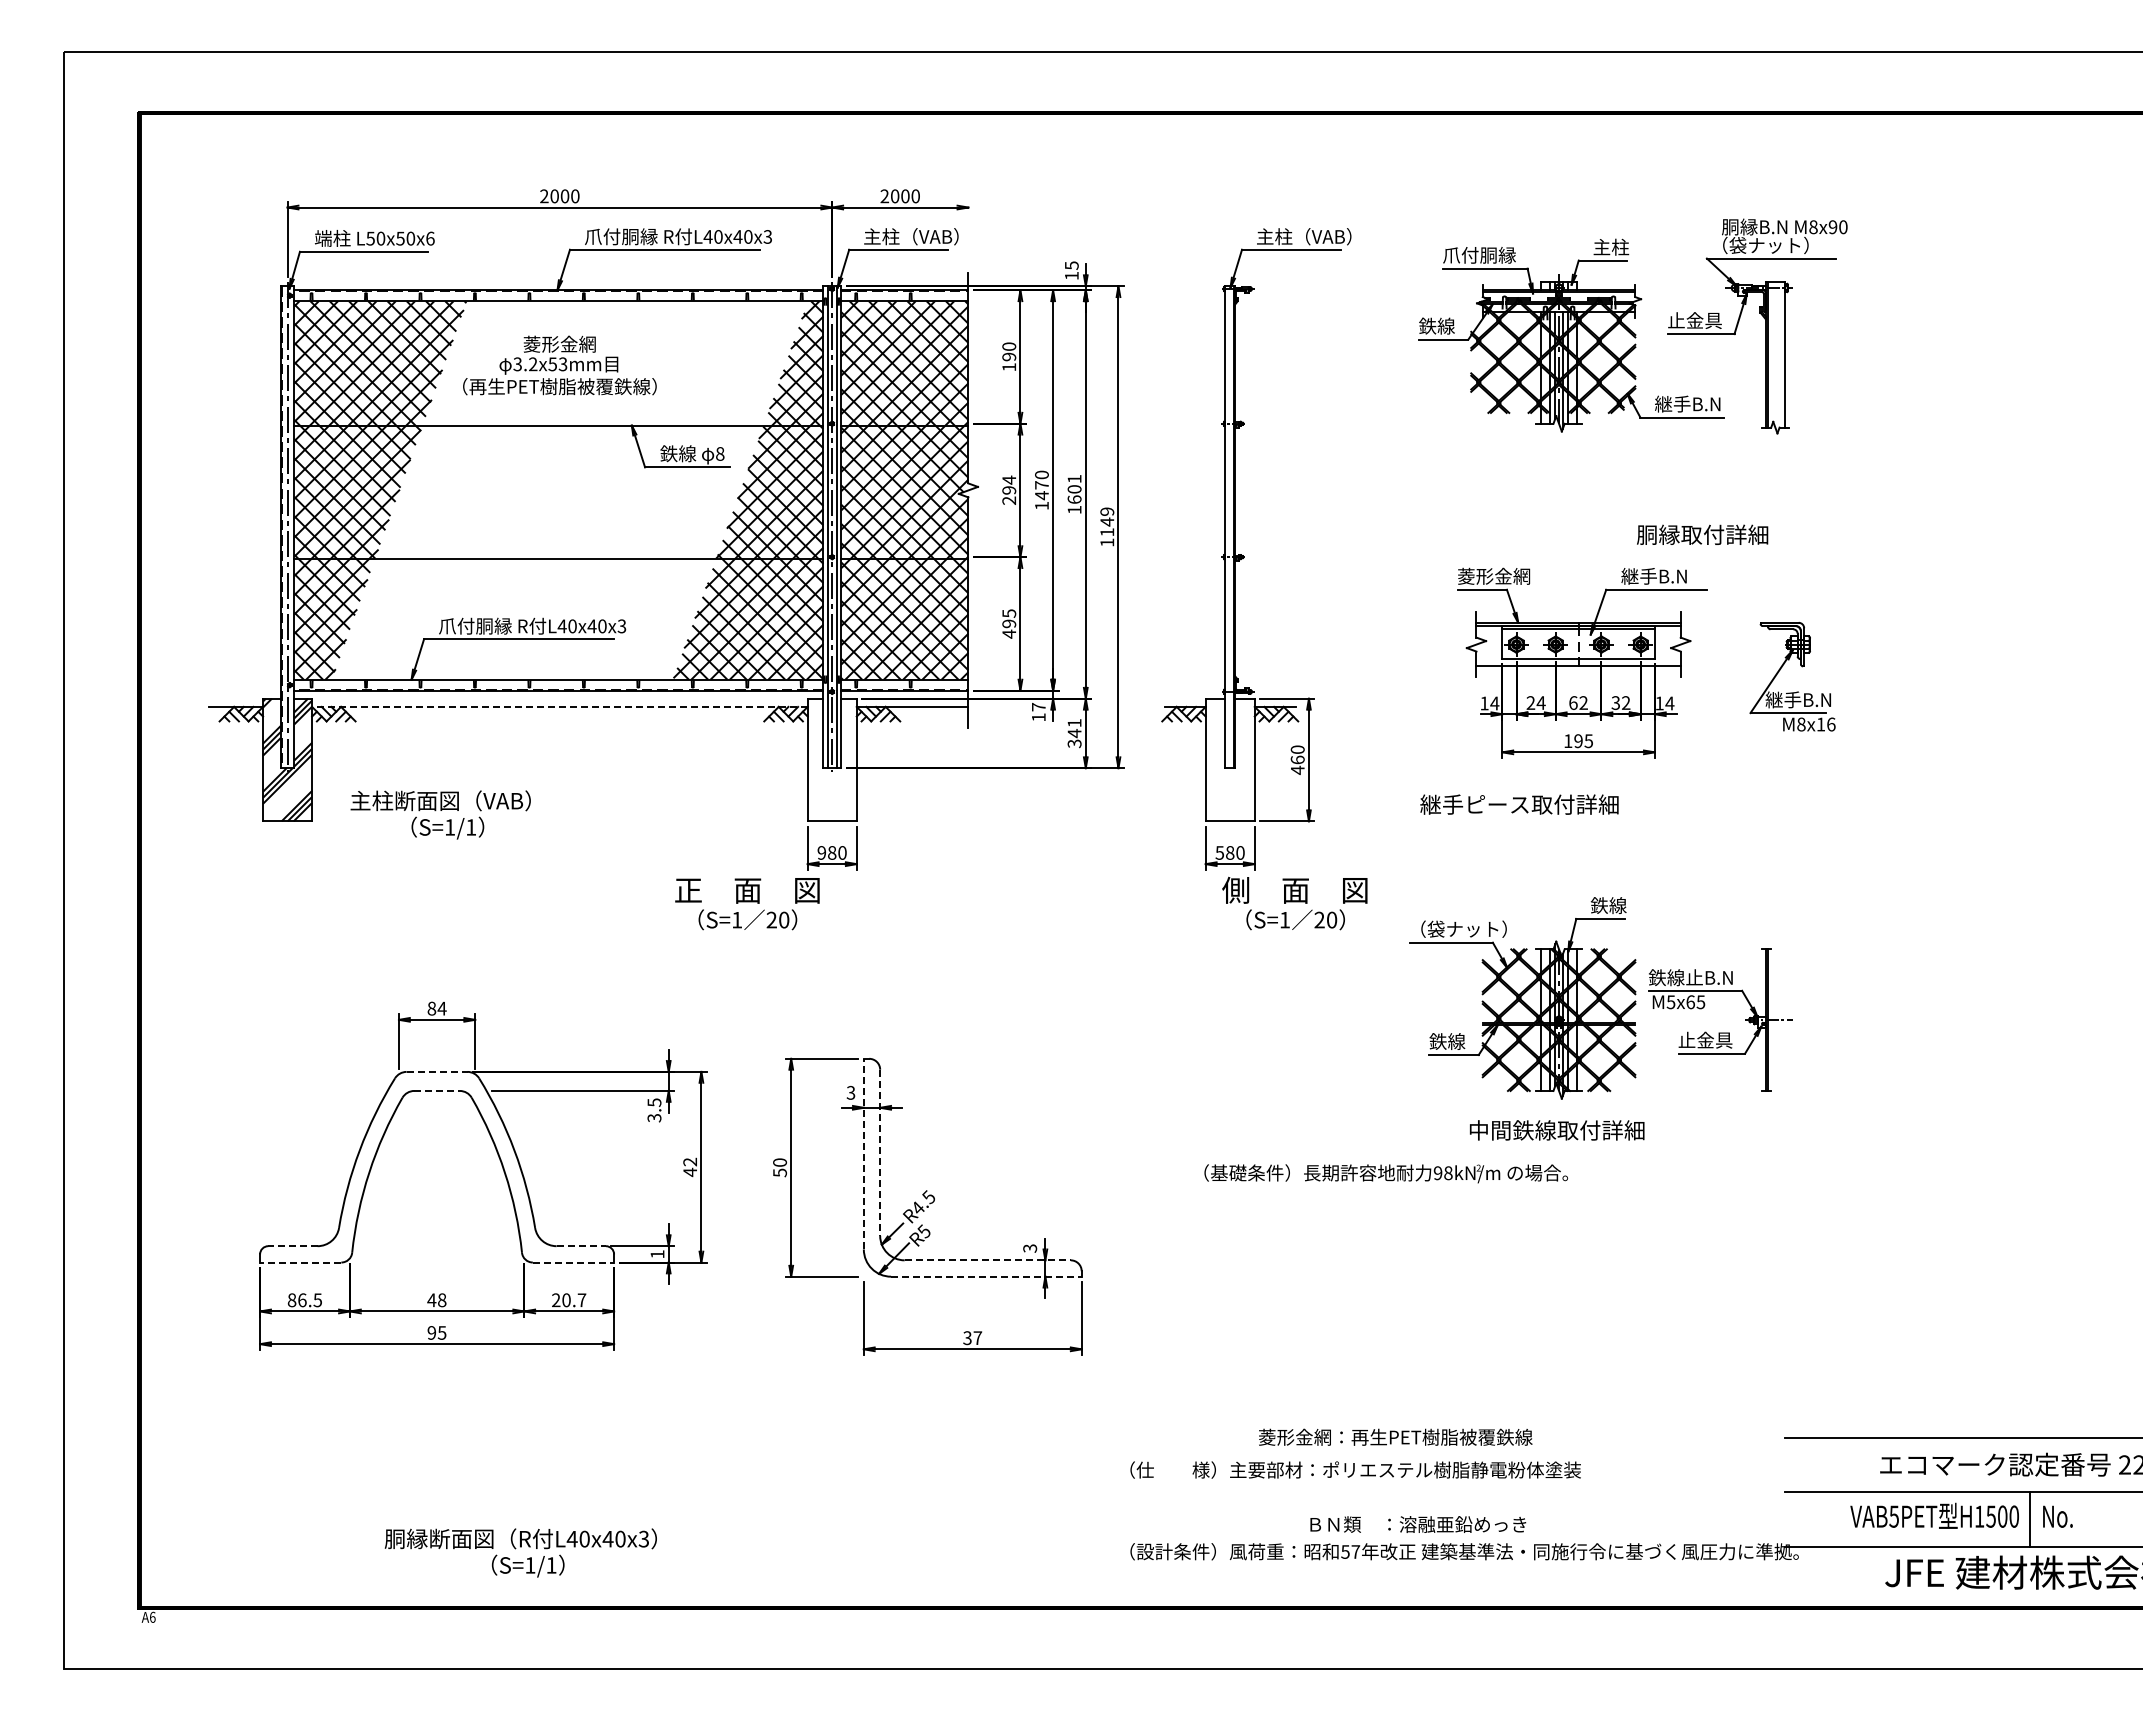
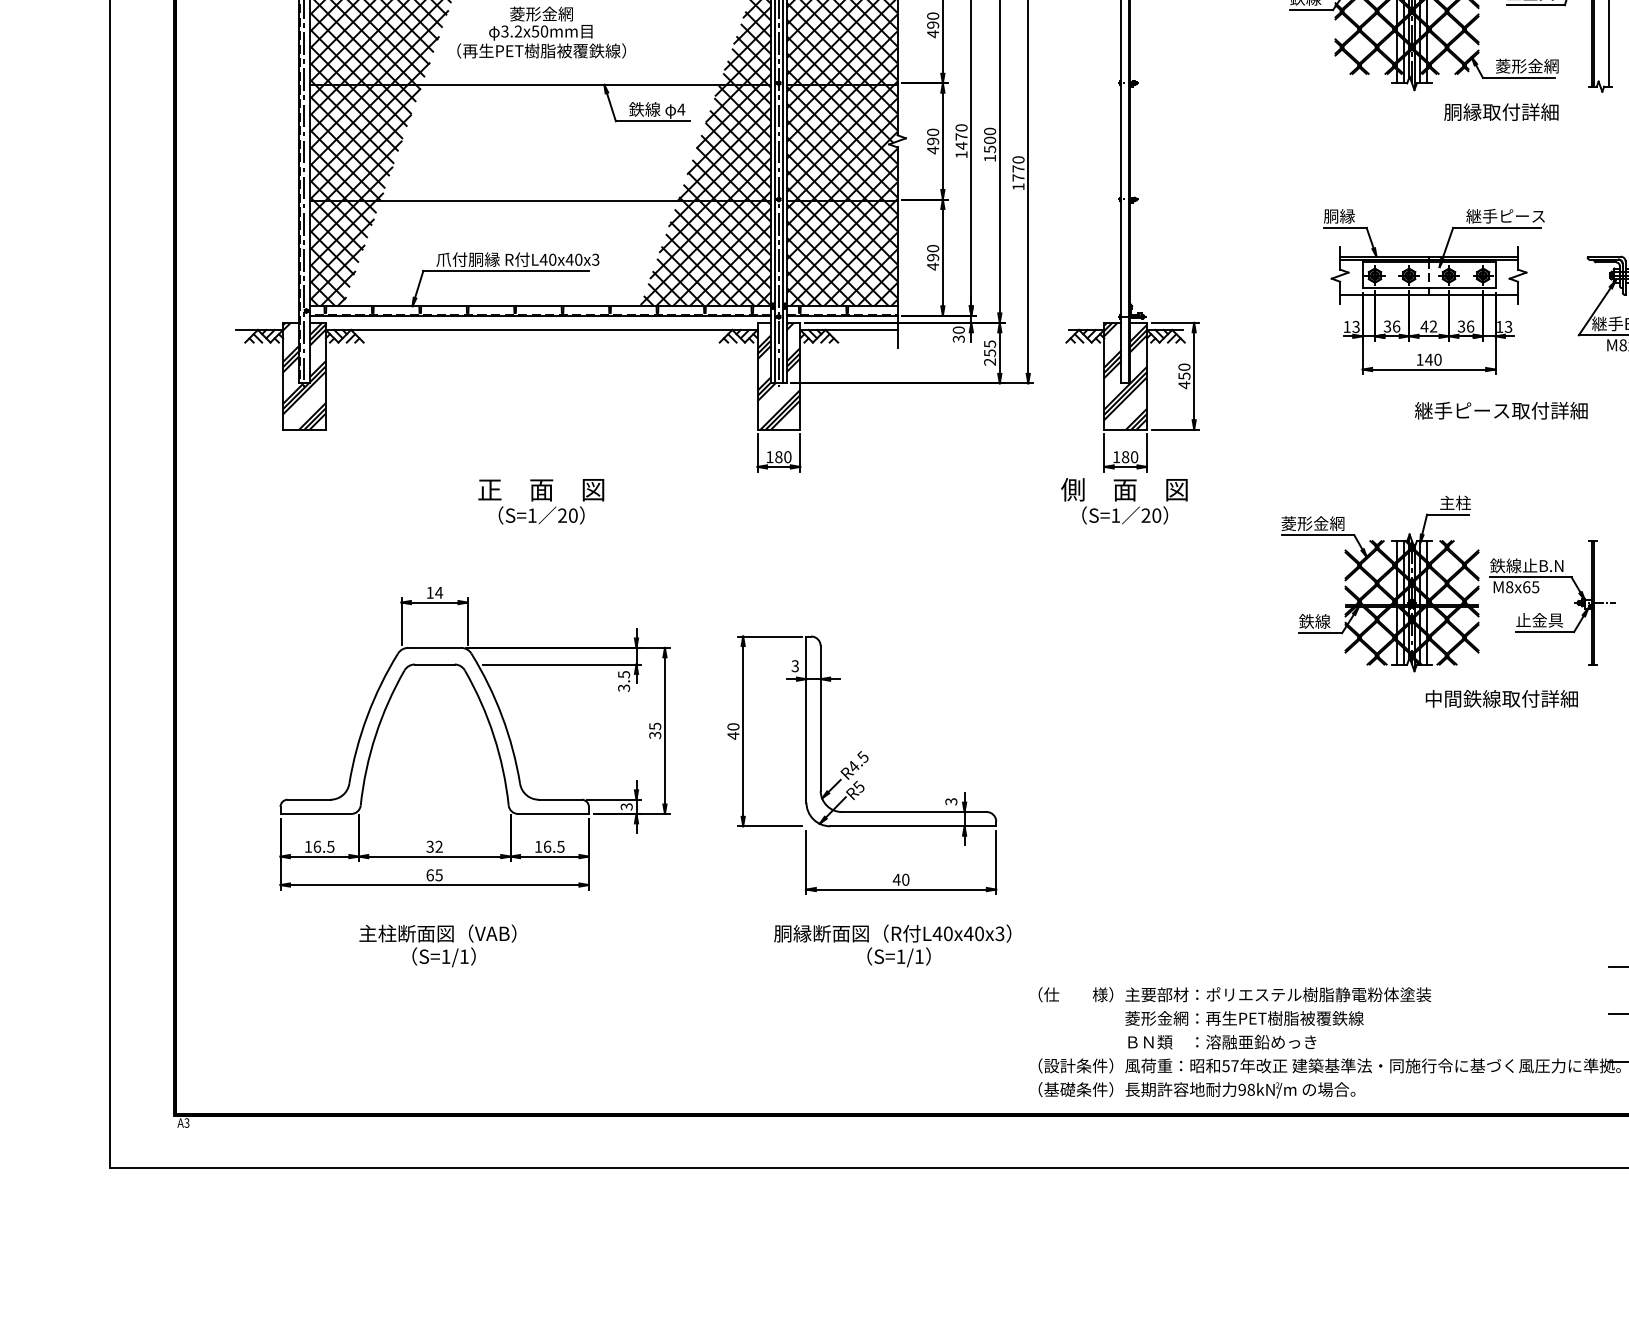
text: (562, 364) -> (543, 31), 3.2x53mm -> 3.2x50mm
text: (1009, 366) -> (933, 33), 190 -> 490
text: (1691, 403) -> (1527, 65), 継手B.N -> 菱形金網
text: (719, 453) -> (680, 109), 8 -> 4
text: (1074, 488) -> (989, 139), 1601 -> 1500
text: (1009, 490) -> (933, 141), 294 -> 490
text: (1107, 521) -> (1018, 168), 1149 -> 1770
text: (1702, 534) -> (1501, 111), moved
text: (1493, 575) -> (1354, 215), 菱形金網 -> 胴縁
text: (1685, 575) -> (1522, 215), 継手B.N -> 継手ピース
text: (1009, 613) -> (933, 248), 495 -> 490
text: (1535, 702) -> (1391, 326), 24 -> 36
text: (1572, 702) -> (1423, 326), 62 -> 42
text: (1626, 702) -> (1470, 326), 32 -> 36
text: (1494, 703) -> (1355, 326), 14 -> 13
text: (1669, 703) -> (1508, 326), 14 -> 13
line: (559, 706) -> (541, 329), dashed -> solid
text: (1038, 711) -> (958, 333), 17 -> 30
text: (1074, 733) -> (989, 353), 341 -> 255
text: (1583, 741) -> (1433, 360), 195 -> 140
hatch: (831, 759) -> (778, 375), added
hatch: (1229, 759) -> (1124, 375), added
text: (1297, 759) -> (1184, 375), 460 -> 450
text: (1519, 804) -> (1501, 410), moved
text: (440, 814) -> (437, 945), moved
text: (821, 852) -> (769, 456), 980 -> 180
text: (1219, 852) -> (1116, 456), 580 -> 180
text: (1294, 903) -> (1124, 501), moved
text: (747, 904) -> (541, 502), moved
text: (1608, 905) -> (1455, 502), 鉄線 -> 主柱
text: (1457, 928) -> (1323, 522), （袋ナット） -> 菱形金網
text: (1670, 1002) -> (1509, 587), M5x65 -> M8x65
text: (431, 1008) -> (429, 592), 84 -> 14
line: (437, 1071) -> (435, 647), dashed -> solid
line: (437, 1090) -> (435, 664), dashed -> solid
text: (1557, 1130) -> (1502, 698), moved
line: (863, 1153) -> (806, 718), dashed -> solid
line: (880, 1153) -> (820, 718), dashed -> solid
text: (690, 1167) -> (655, 731), 42 -> 35
text: (779, 1172) -> (732, 735), 50 -> 40
text: (1385, 1173) -> (1196, 1090), moved
line: (292, 1246) -> (308, 799), dashed -> solid
line: (581, 1246) -> (560, 799), dashed -> solid
text: (657, 1254) -> (626, 806), 1 -> 3
line: (988, 1260) -> (915, 812), dashed -> solid
line: (300, 1262) -> (315, 813), dashed -> solid
line: (573, 1262) -> (553, 813), dashed -> solid
line: (986, 1276) -> (913, 826), dashed -> solid
text: (291, 1300) -> (307, 847), 86.5 -> 16.5
text: (436, 1300) -> (434, 847), 48 -> 32
text: (569, 1300) -> (550, 847), 20.7 -> 16.5
text: (431, 1332) -> (429, 874), 95 -> 65
text: (972, 1338) -> (901, 880), 37 -> 40
text: (1395, 1436) -> (1244, 1017), moved
text: (1418, 1524) -> (1222, 1042), moved
text: (520, 1552) -> (892, 945), moved
text: (152, 1616) -> (186, 1122), A6 -> A3

